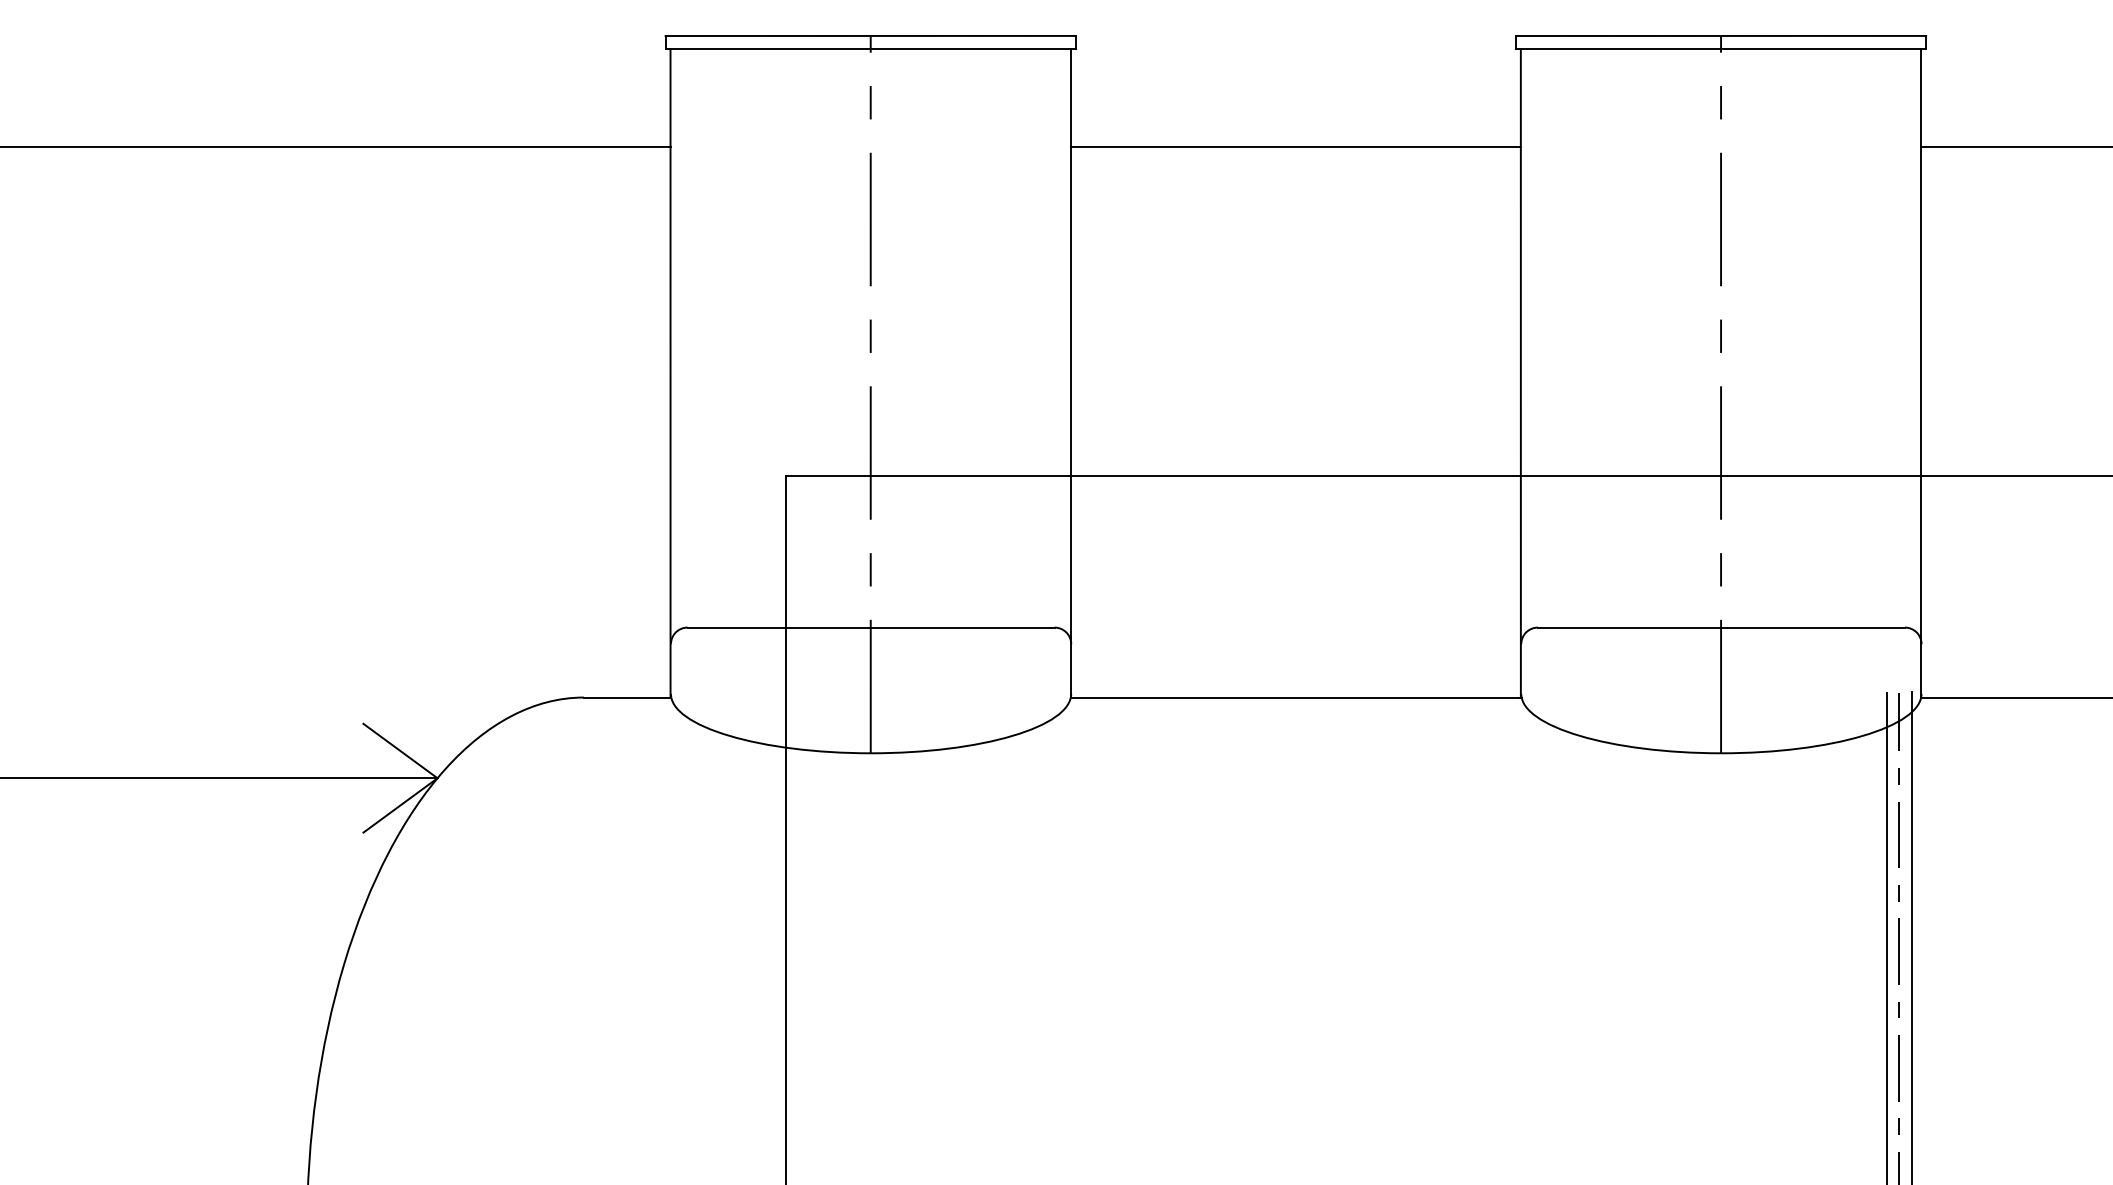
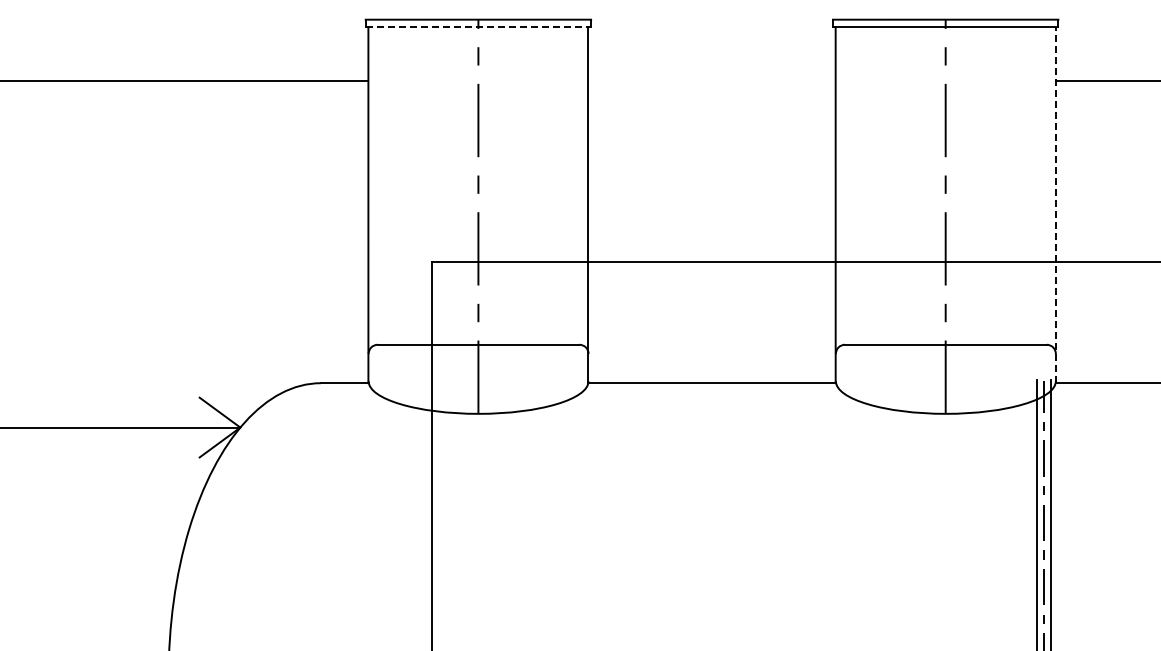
line: (870, 50) -> (478, 27), solid -> dashed
line: (1294, 146) -> (711, 80), removed
line: (1920, 372) -> (1055, 204), solid -> dashed

